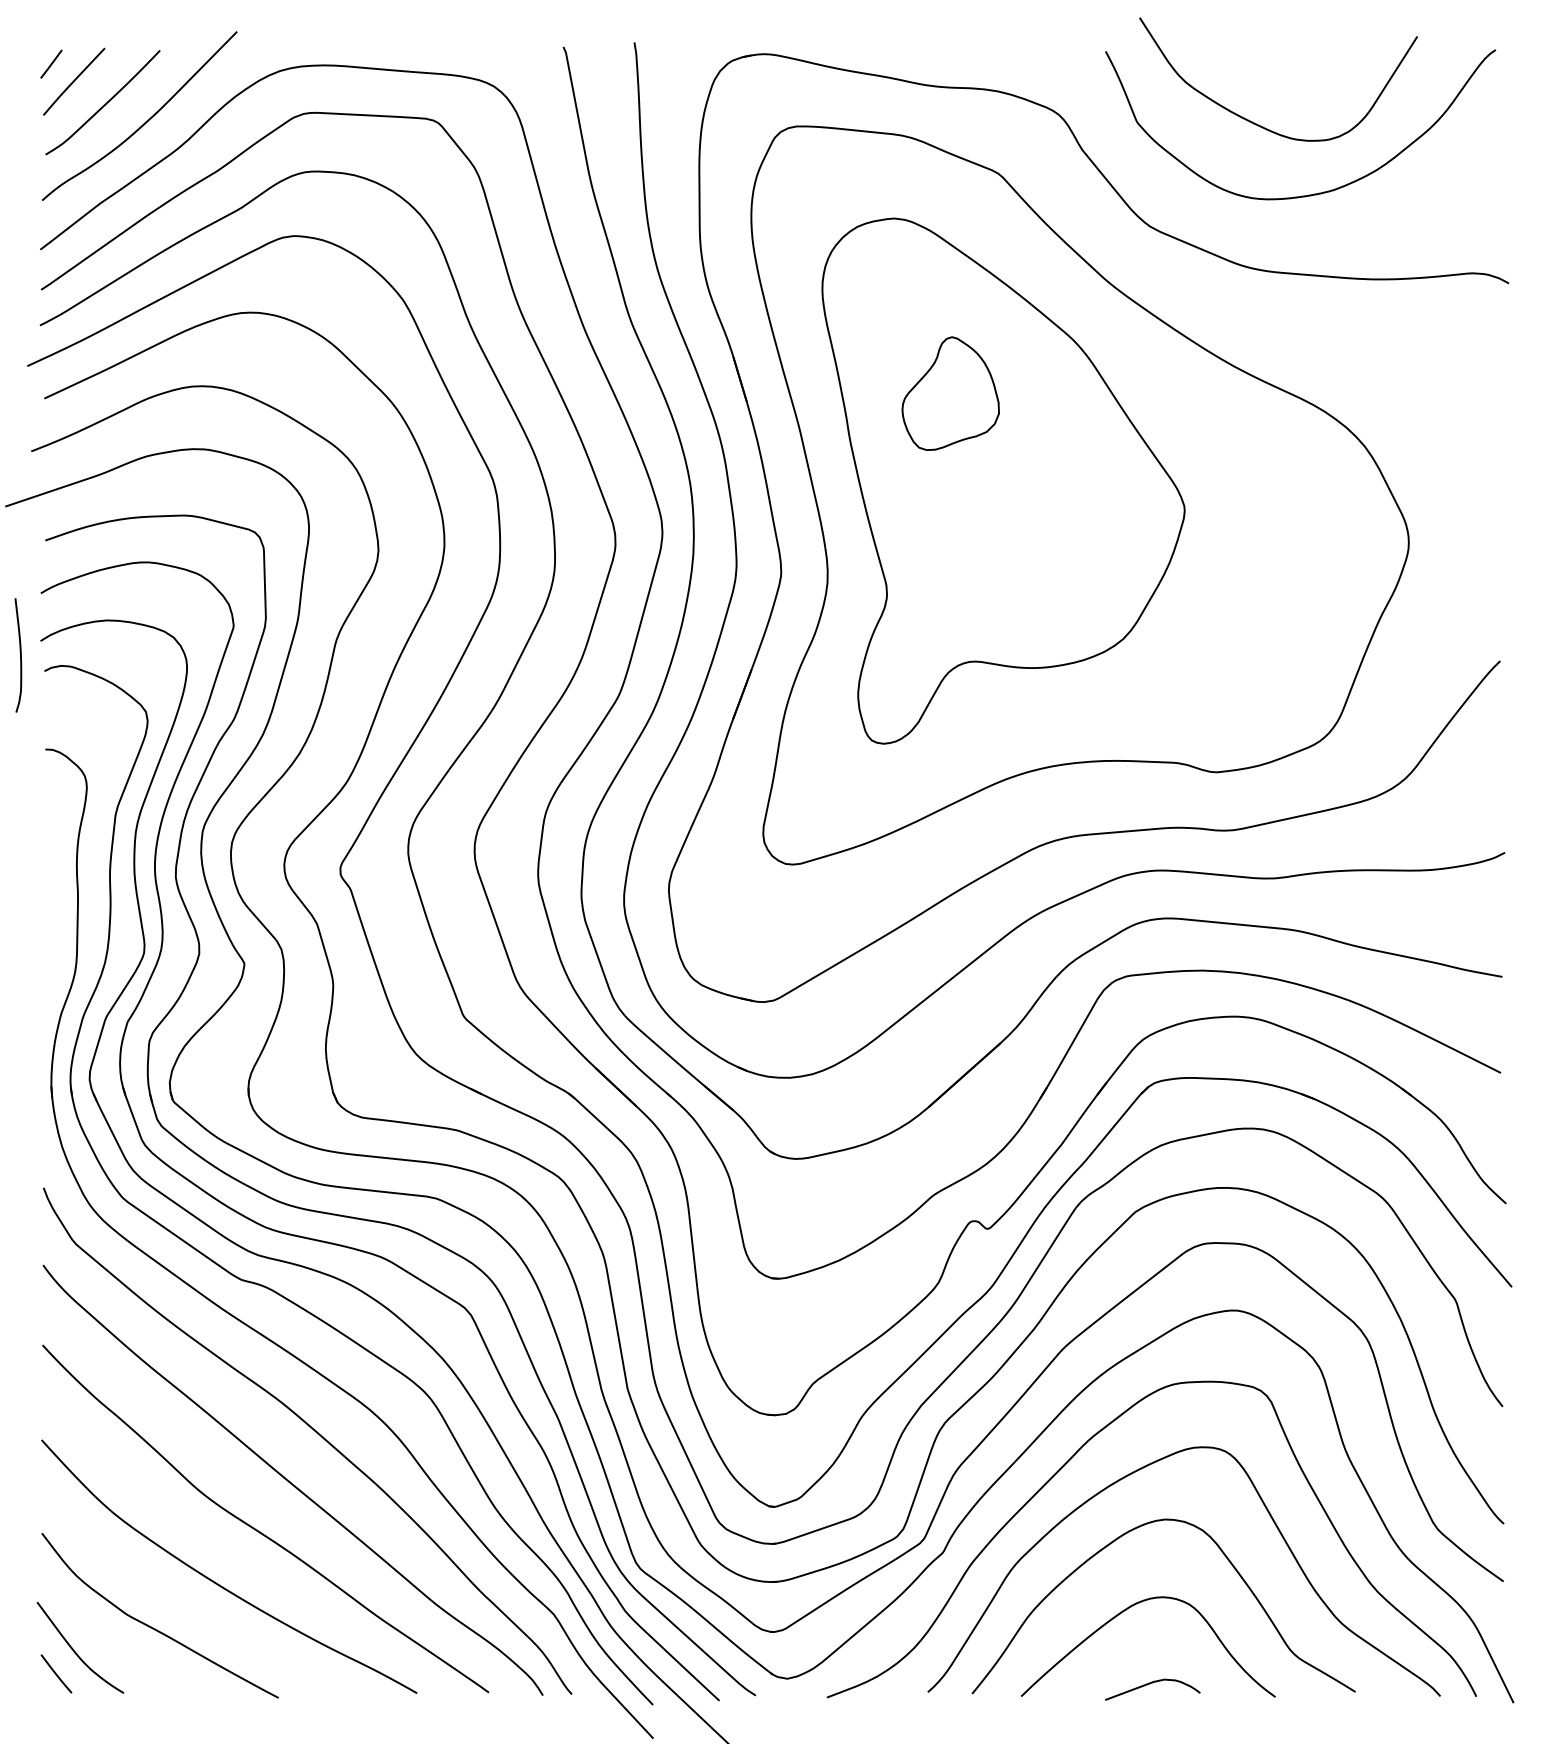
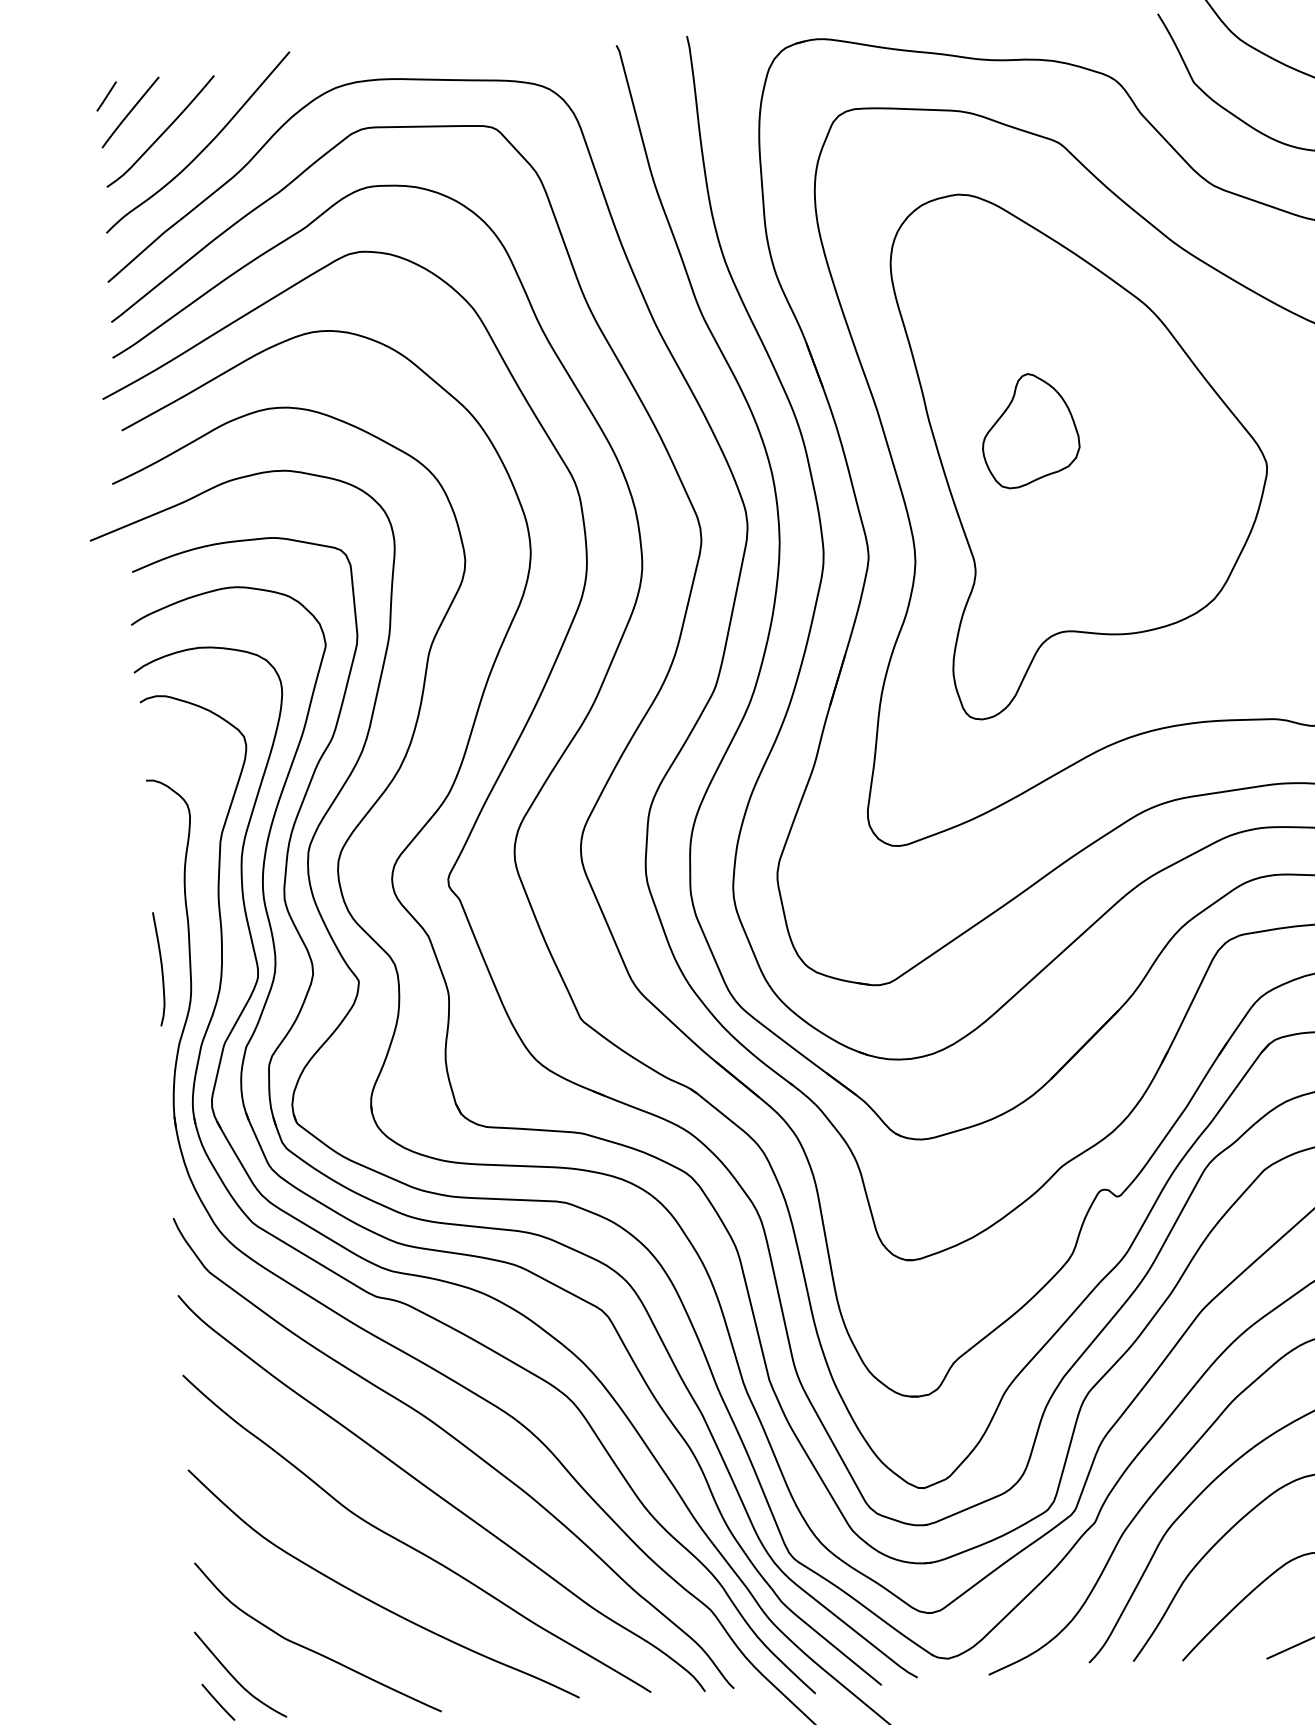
part: (950, 393) -> (1029, 430), moved
curve: (20, 655) -> (161, 969), moved

